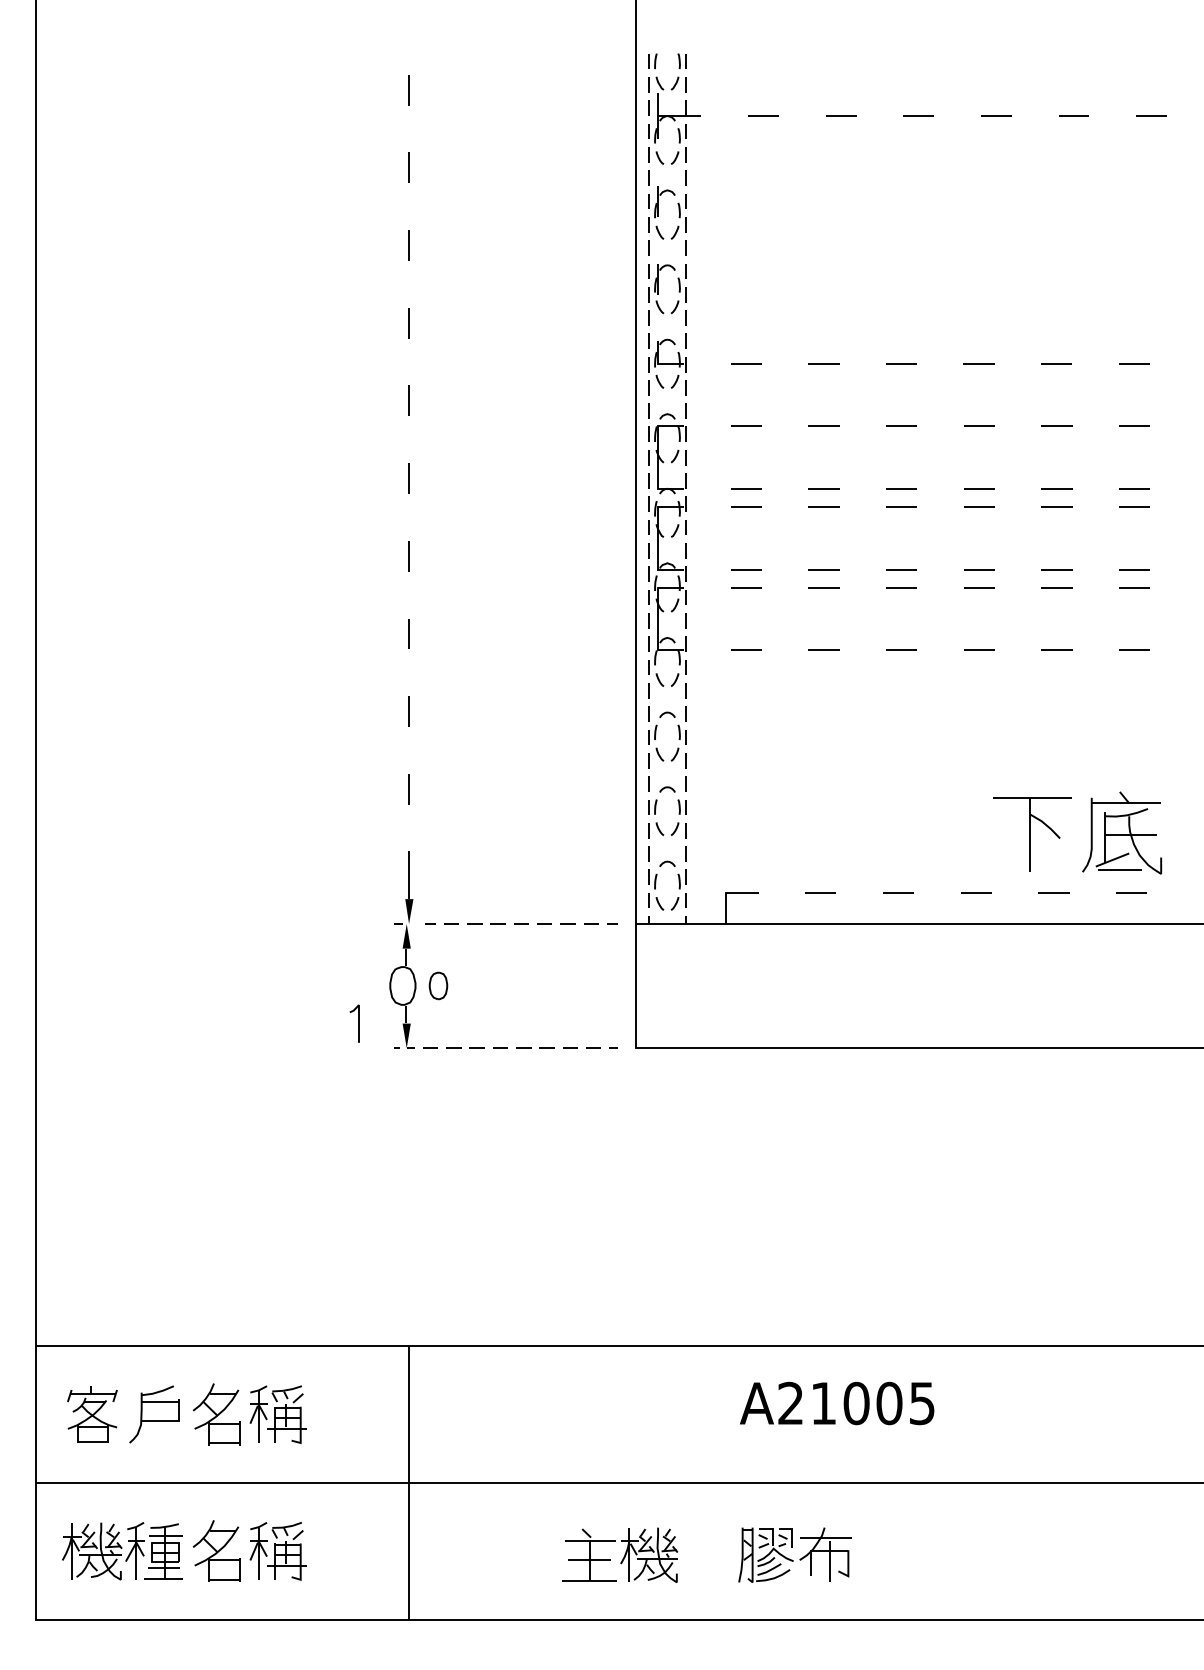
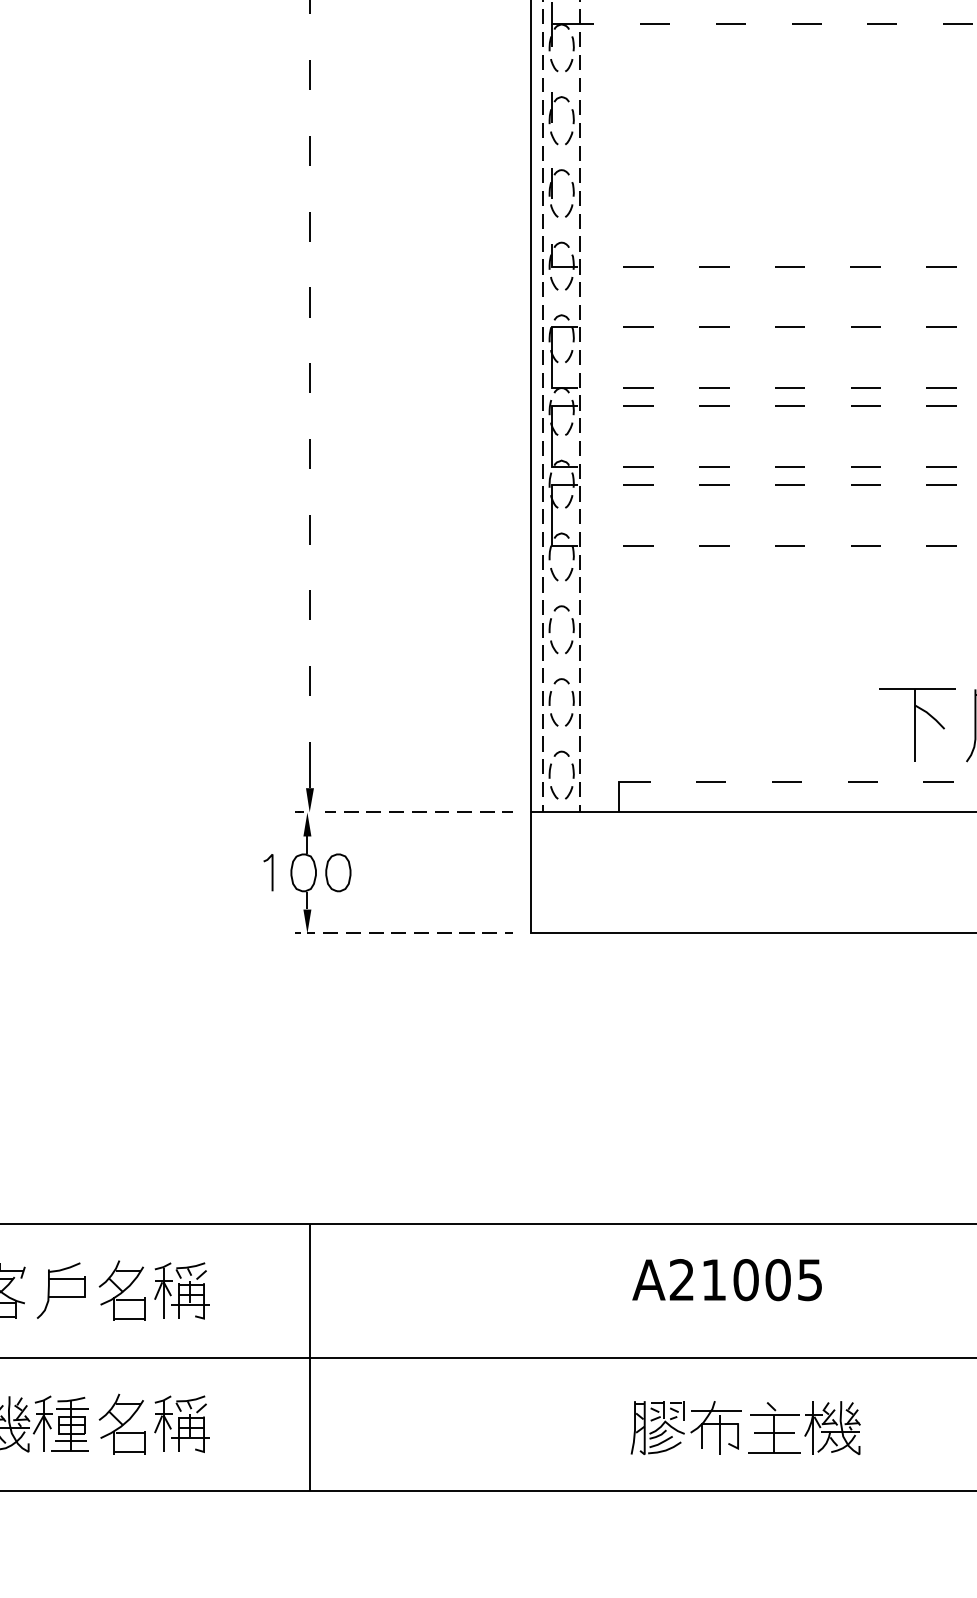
part: (438, 985) -> (338, 872), size x1.43
line: (358, 1023) -> (272, 872), moved
part: (620, 1554) -> (804, 1427), moved

